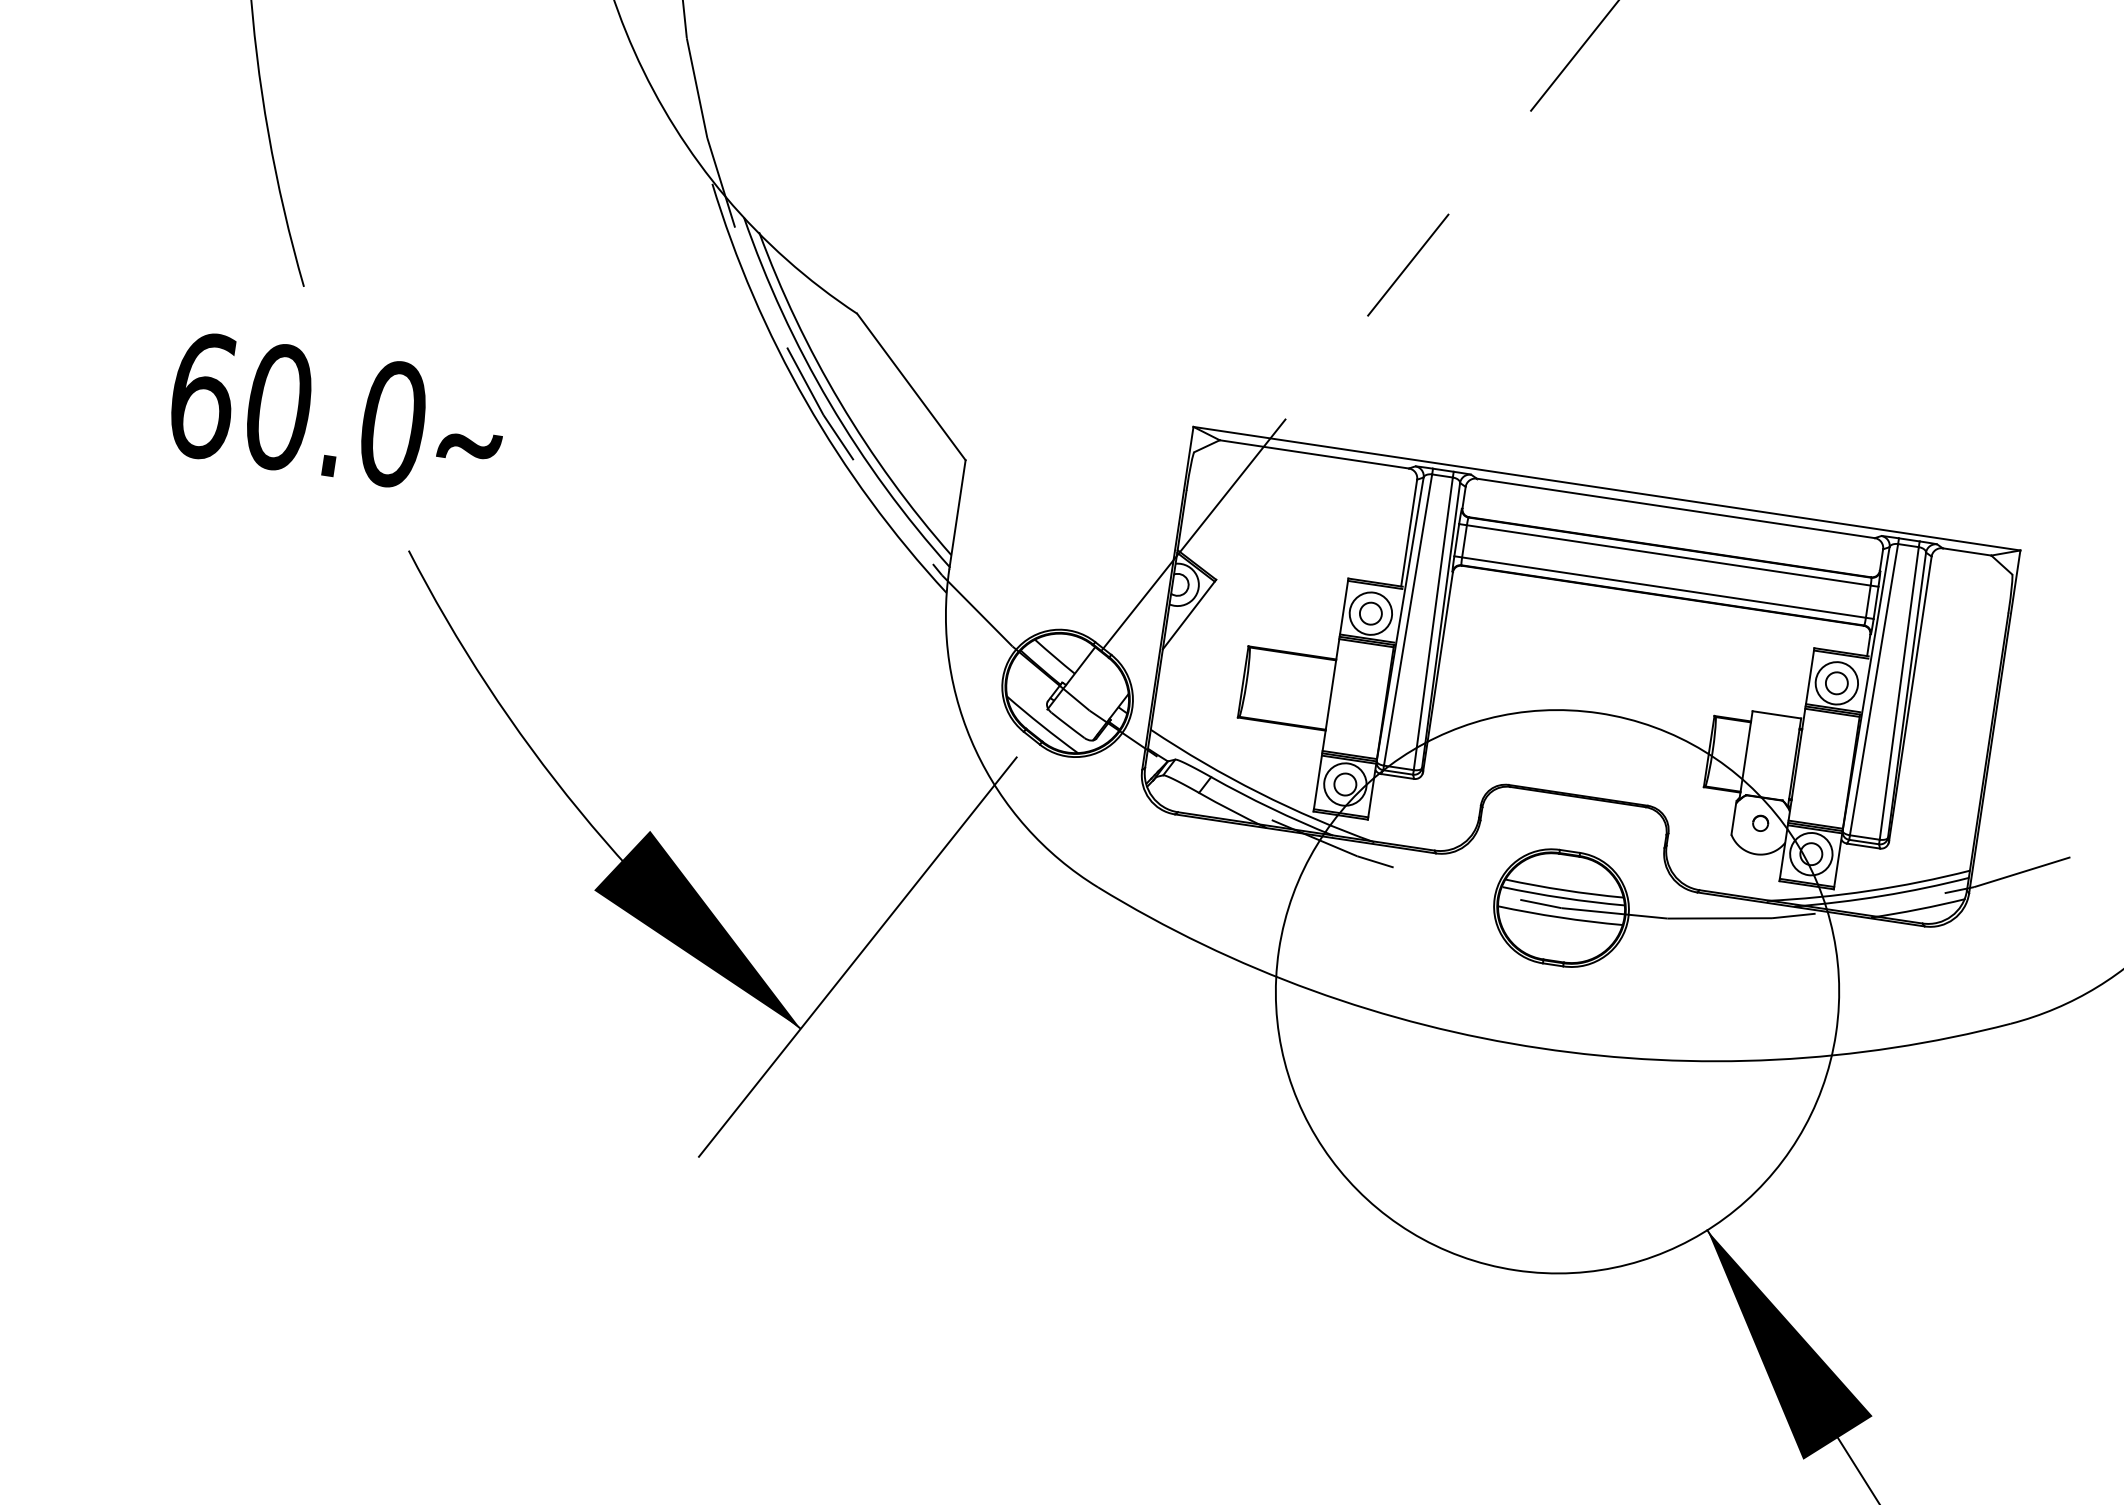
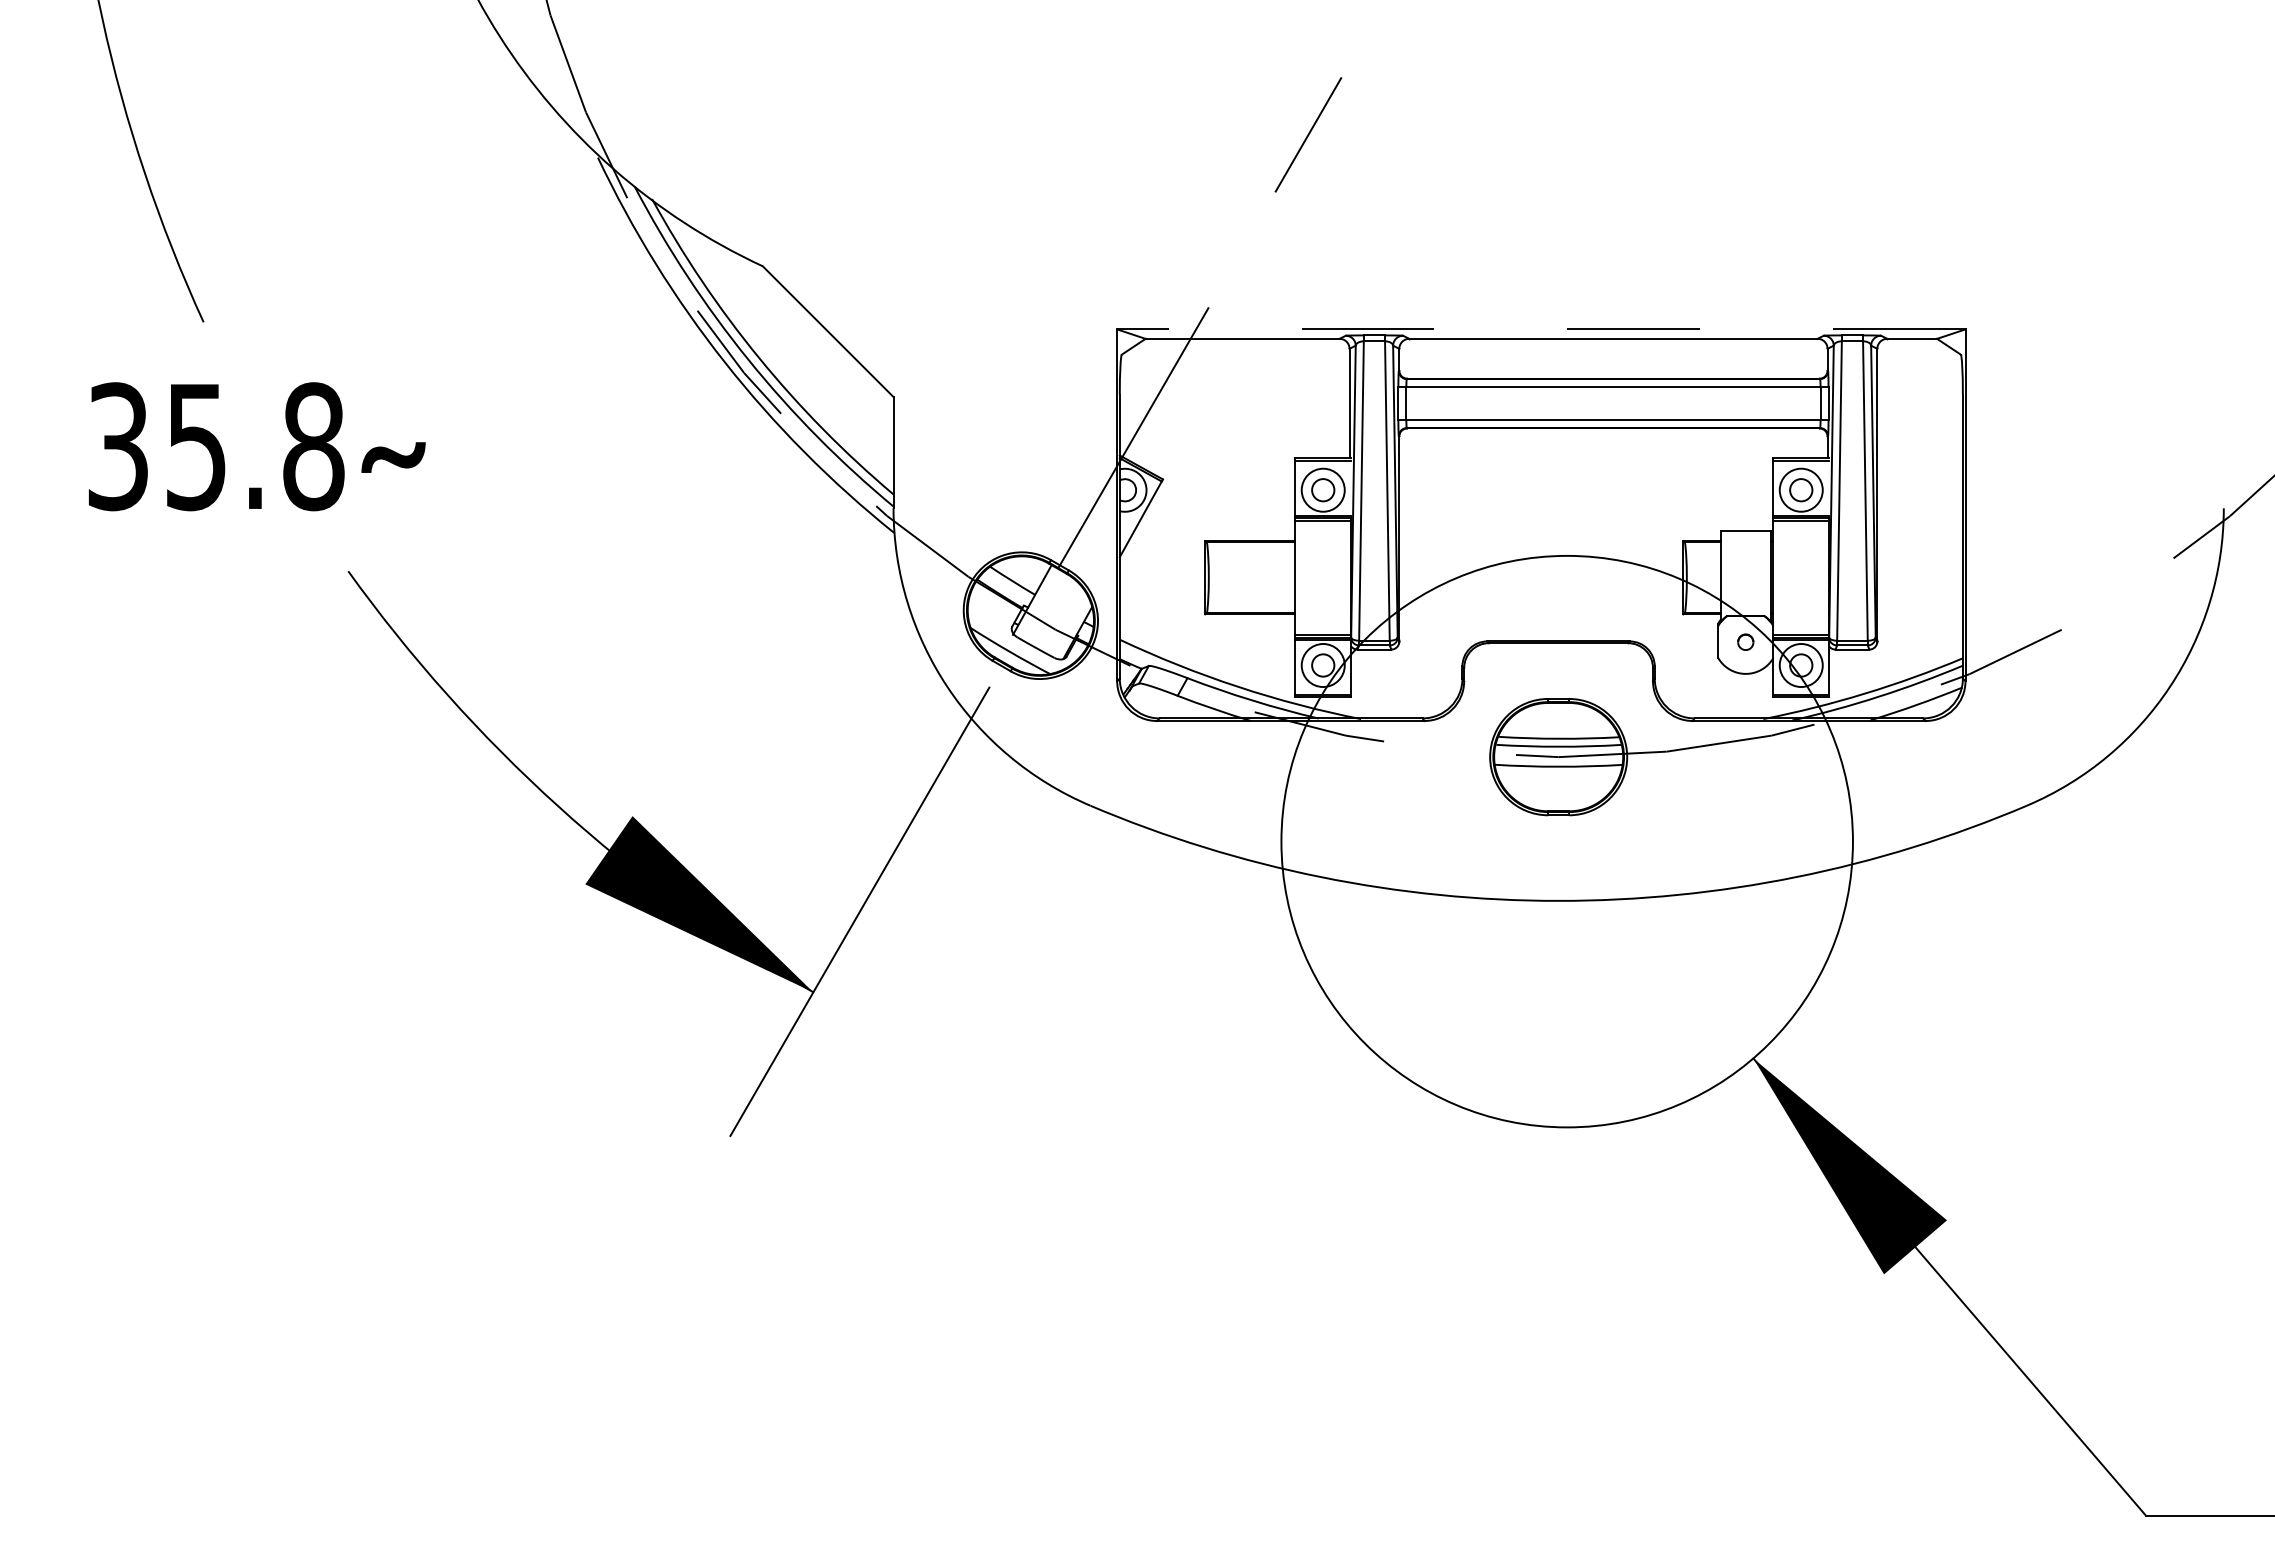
text: (298, 409) -> (216, 446), 60.0 -> 35.8
line: (1606, 488) -> (1540, 329), solid -> dashed

